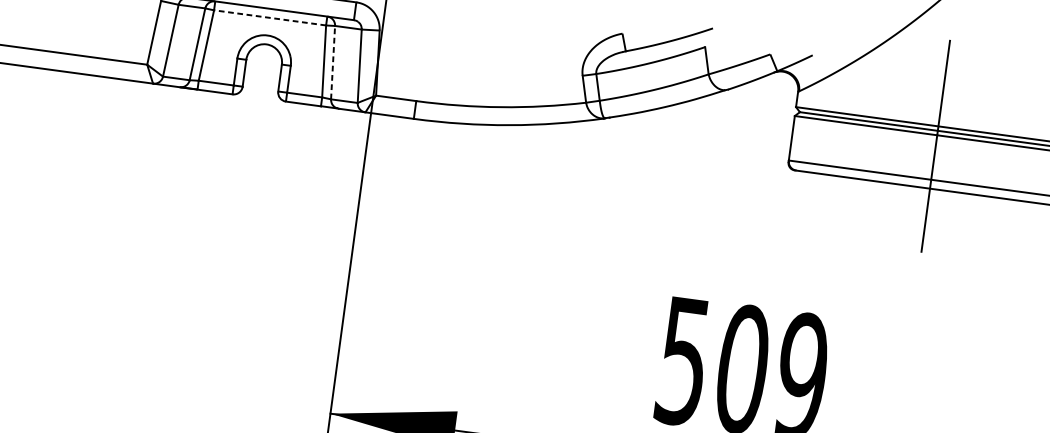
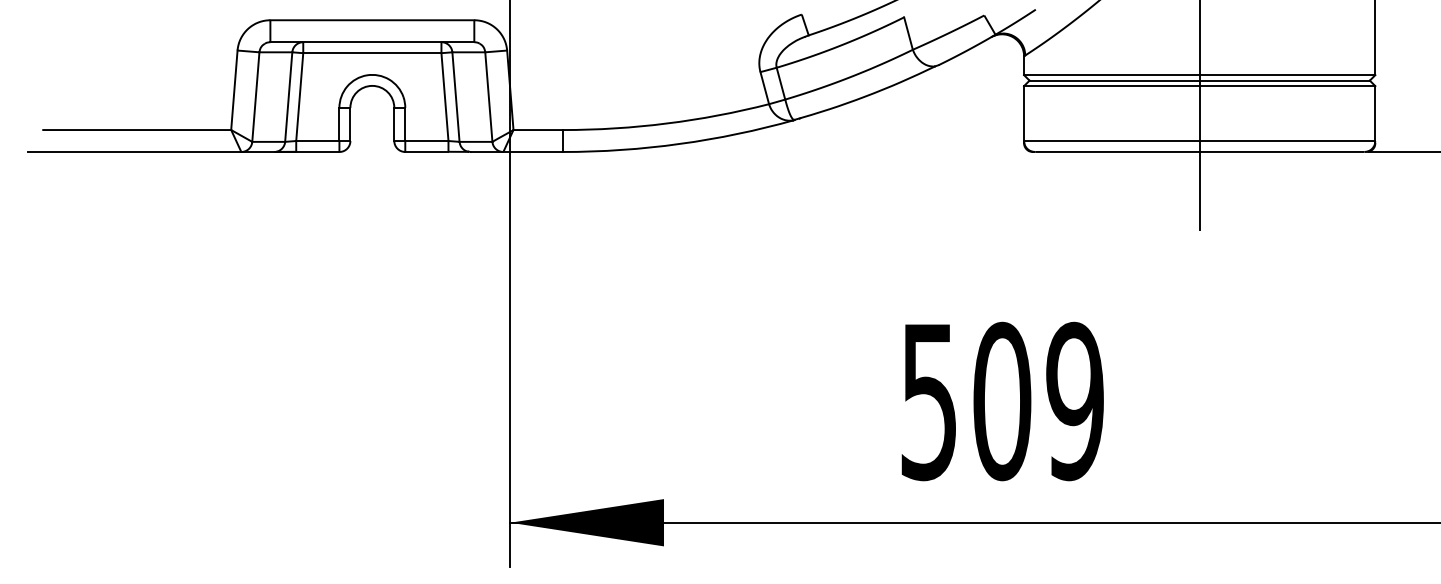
line: (269, 18) -> (371, 53), dashed -> solid
line: (332, 62) -> (455, 97), dashed -> solid

